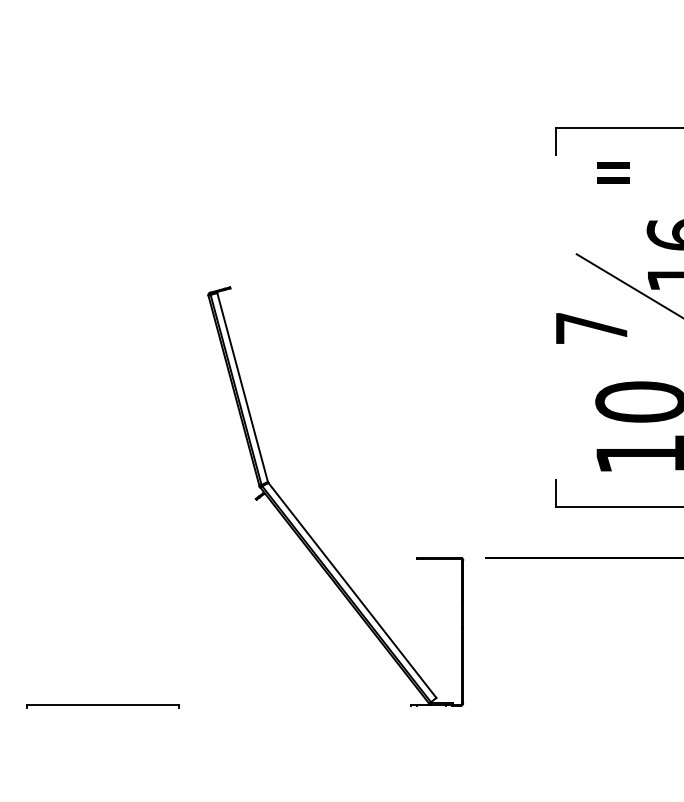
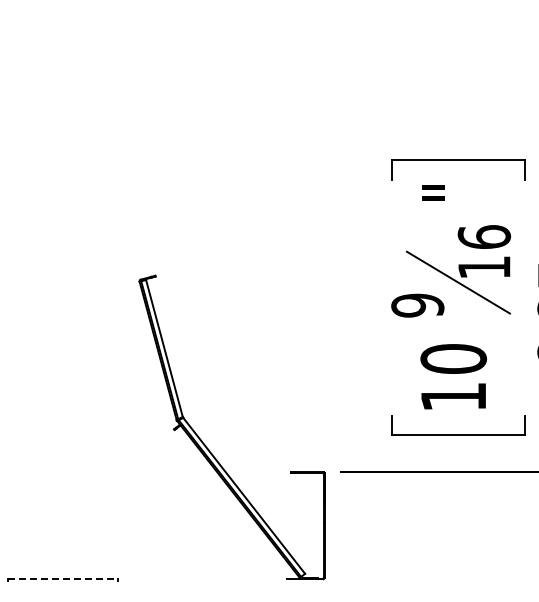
text: (591, 328) -> (417, 305), 7 -> 9
line: (103, 705) -> (63, 579), solid -> dashed

